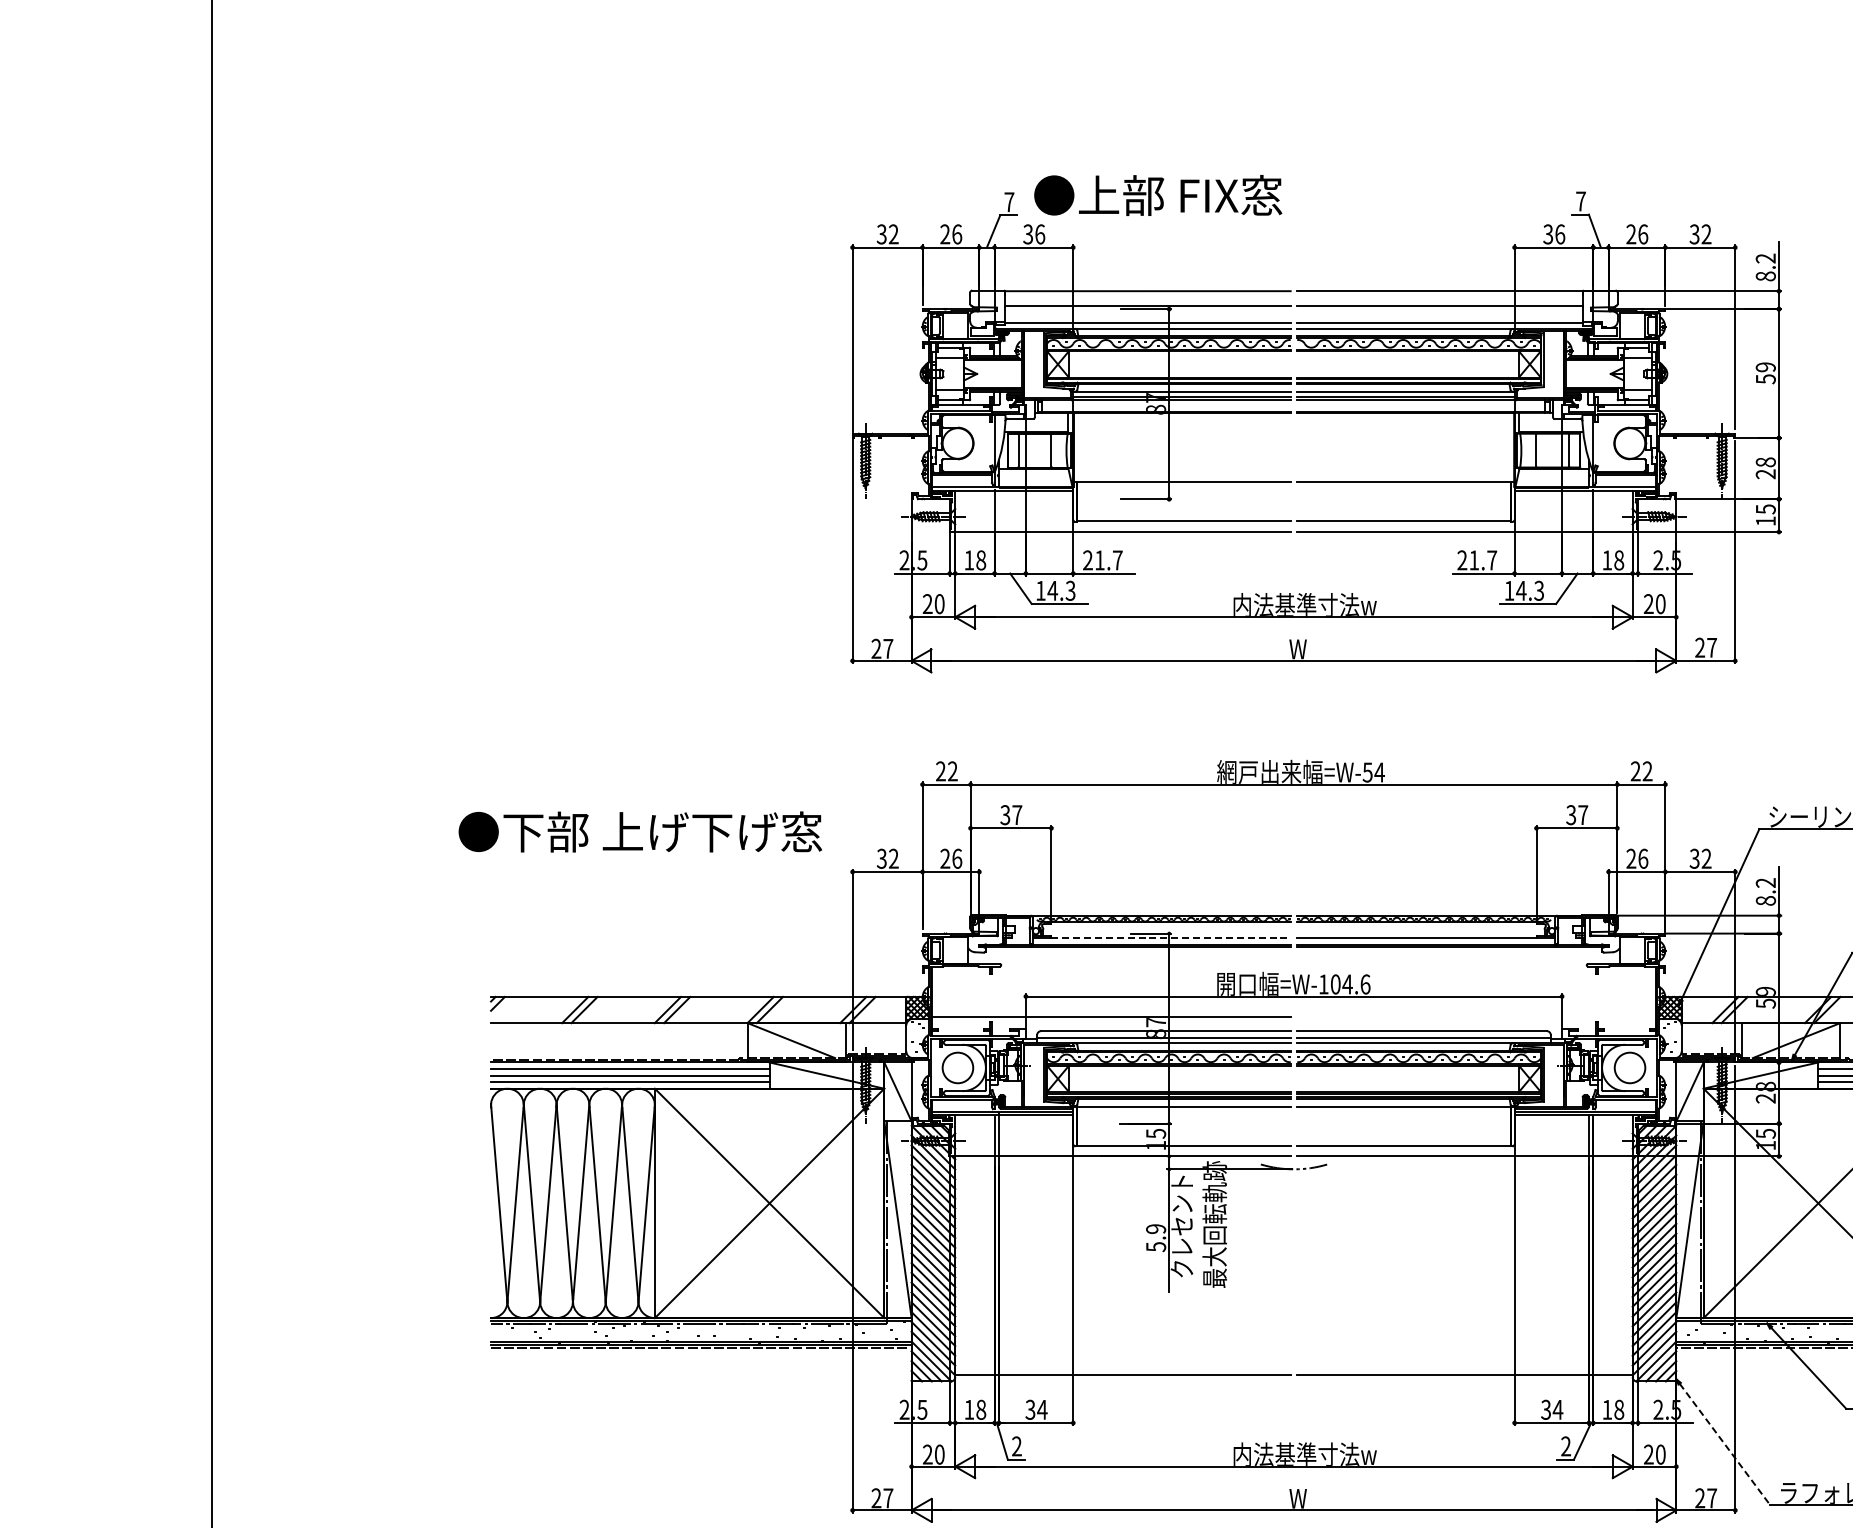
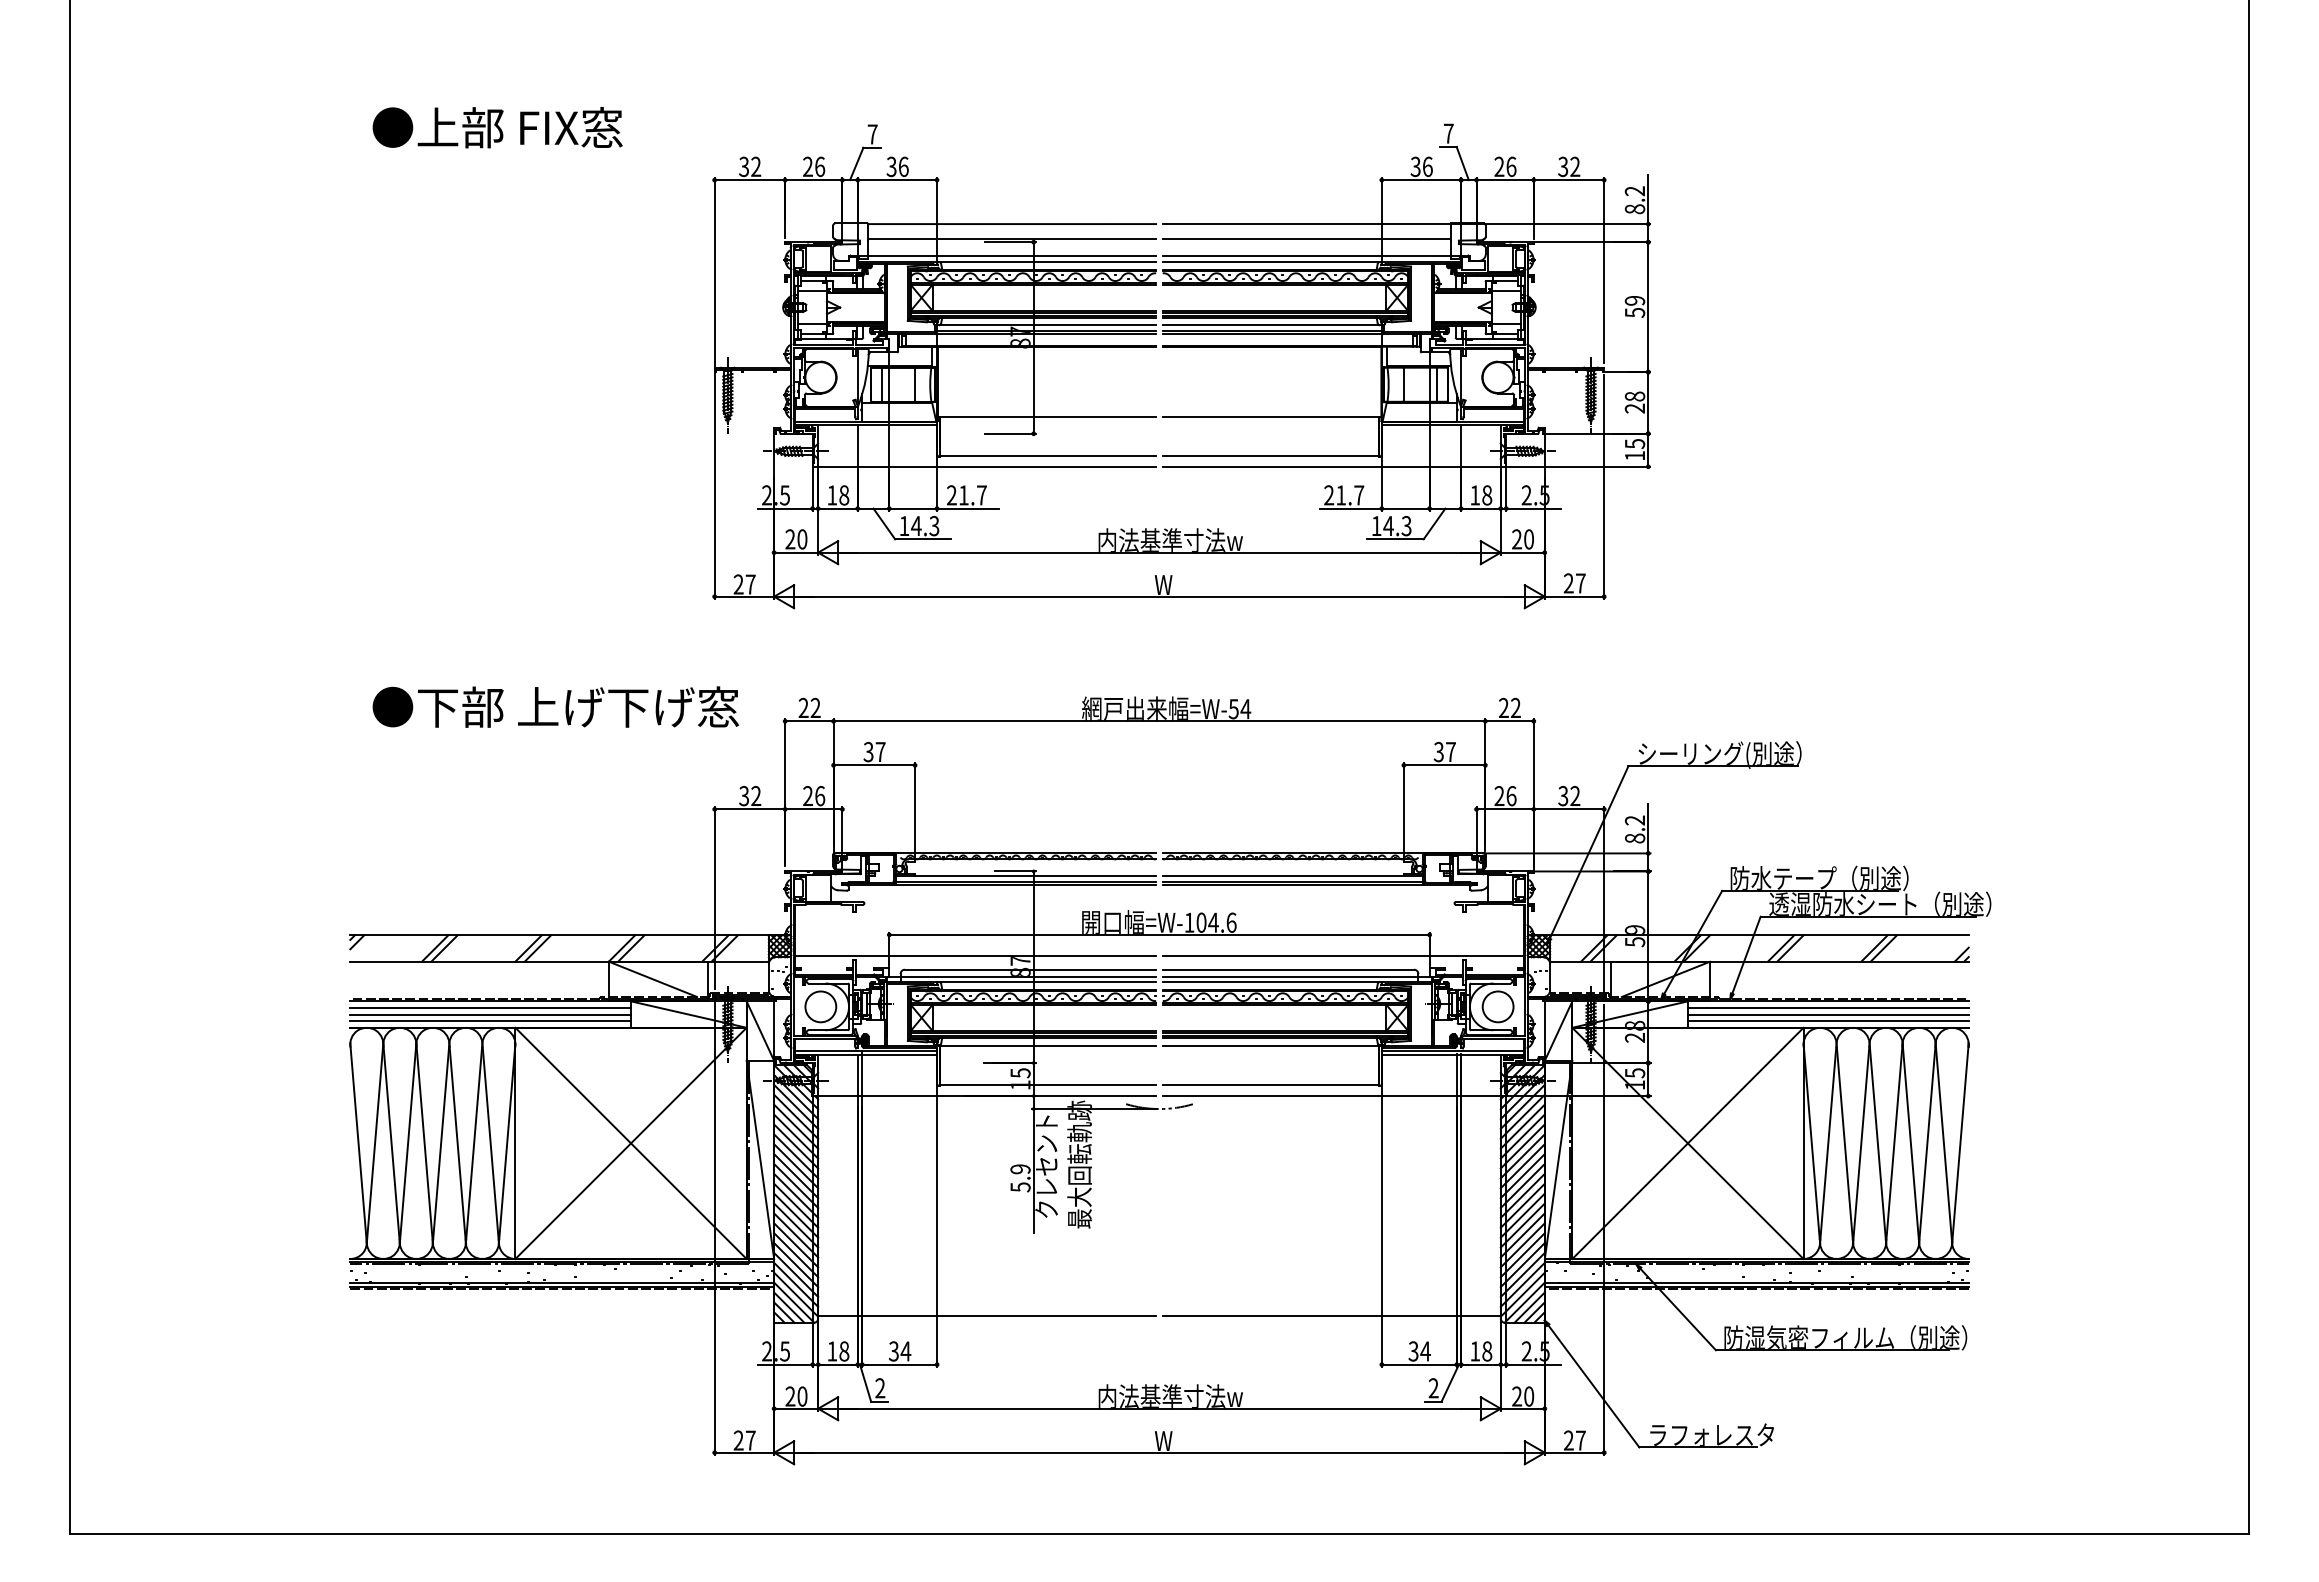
text: (1158, 195) -> (497, 127), moved
text: (640, 831) -> (555, 706), moved
line: (1170, 938) -> (1035, 876), dashed -> solid
line: (1475, 1016) -> (1342, 955), added
line: (1725, 1444) -> (1594, 1386), dashed -> solid

